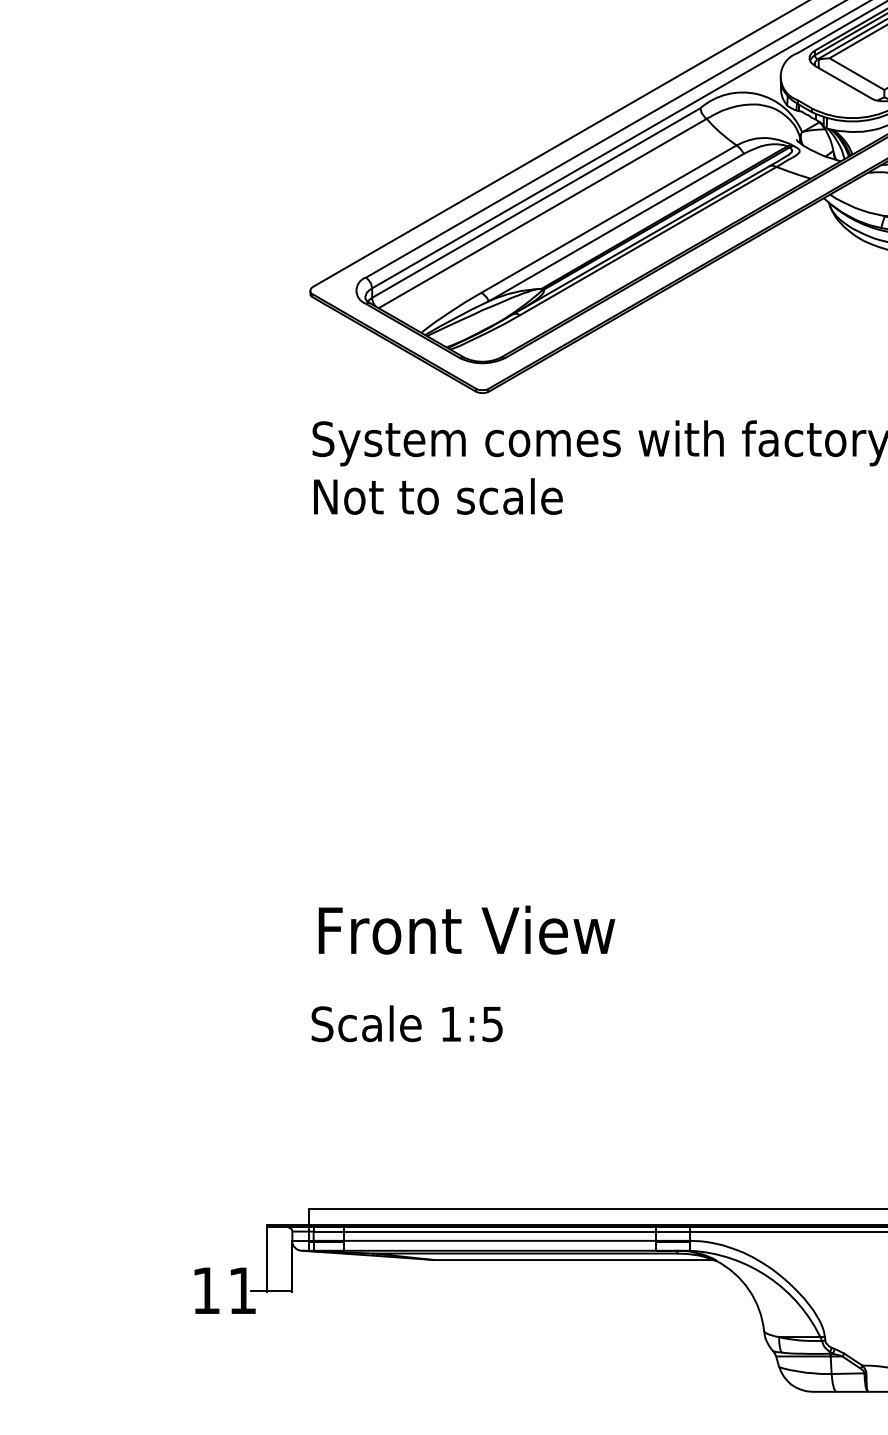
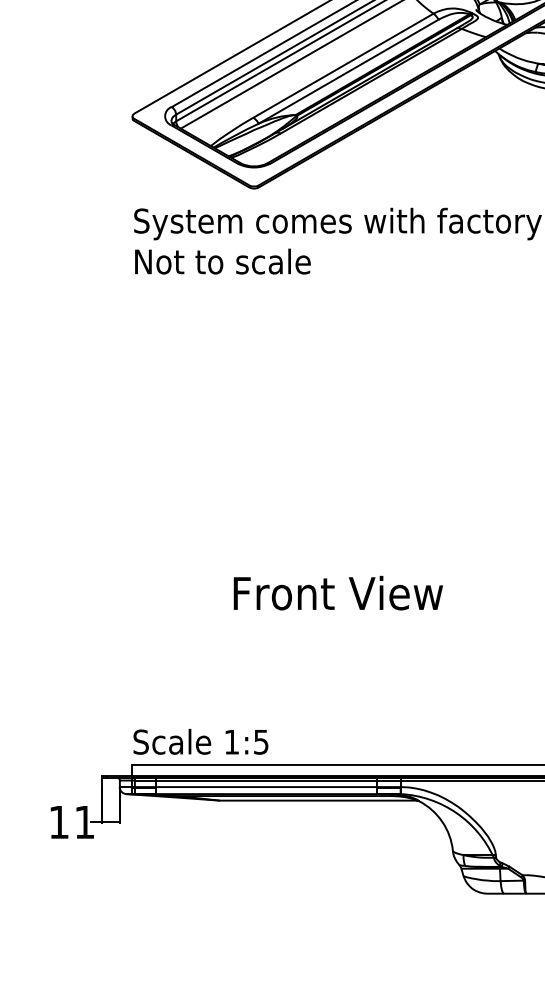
text: (466, 929) -> (338, 592), moved
text: (406, 1023) -> (200, 741), moved

